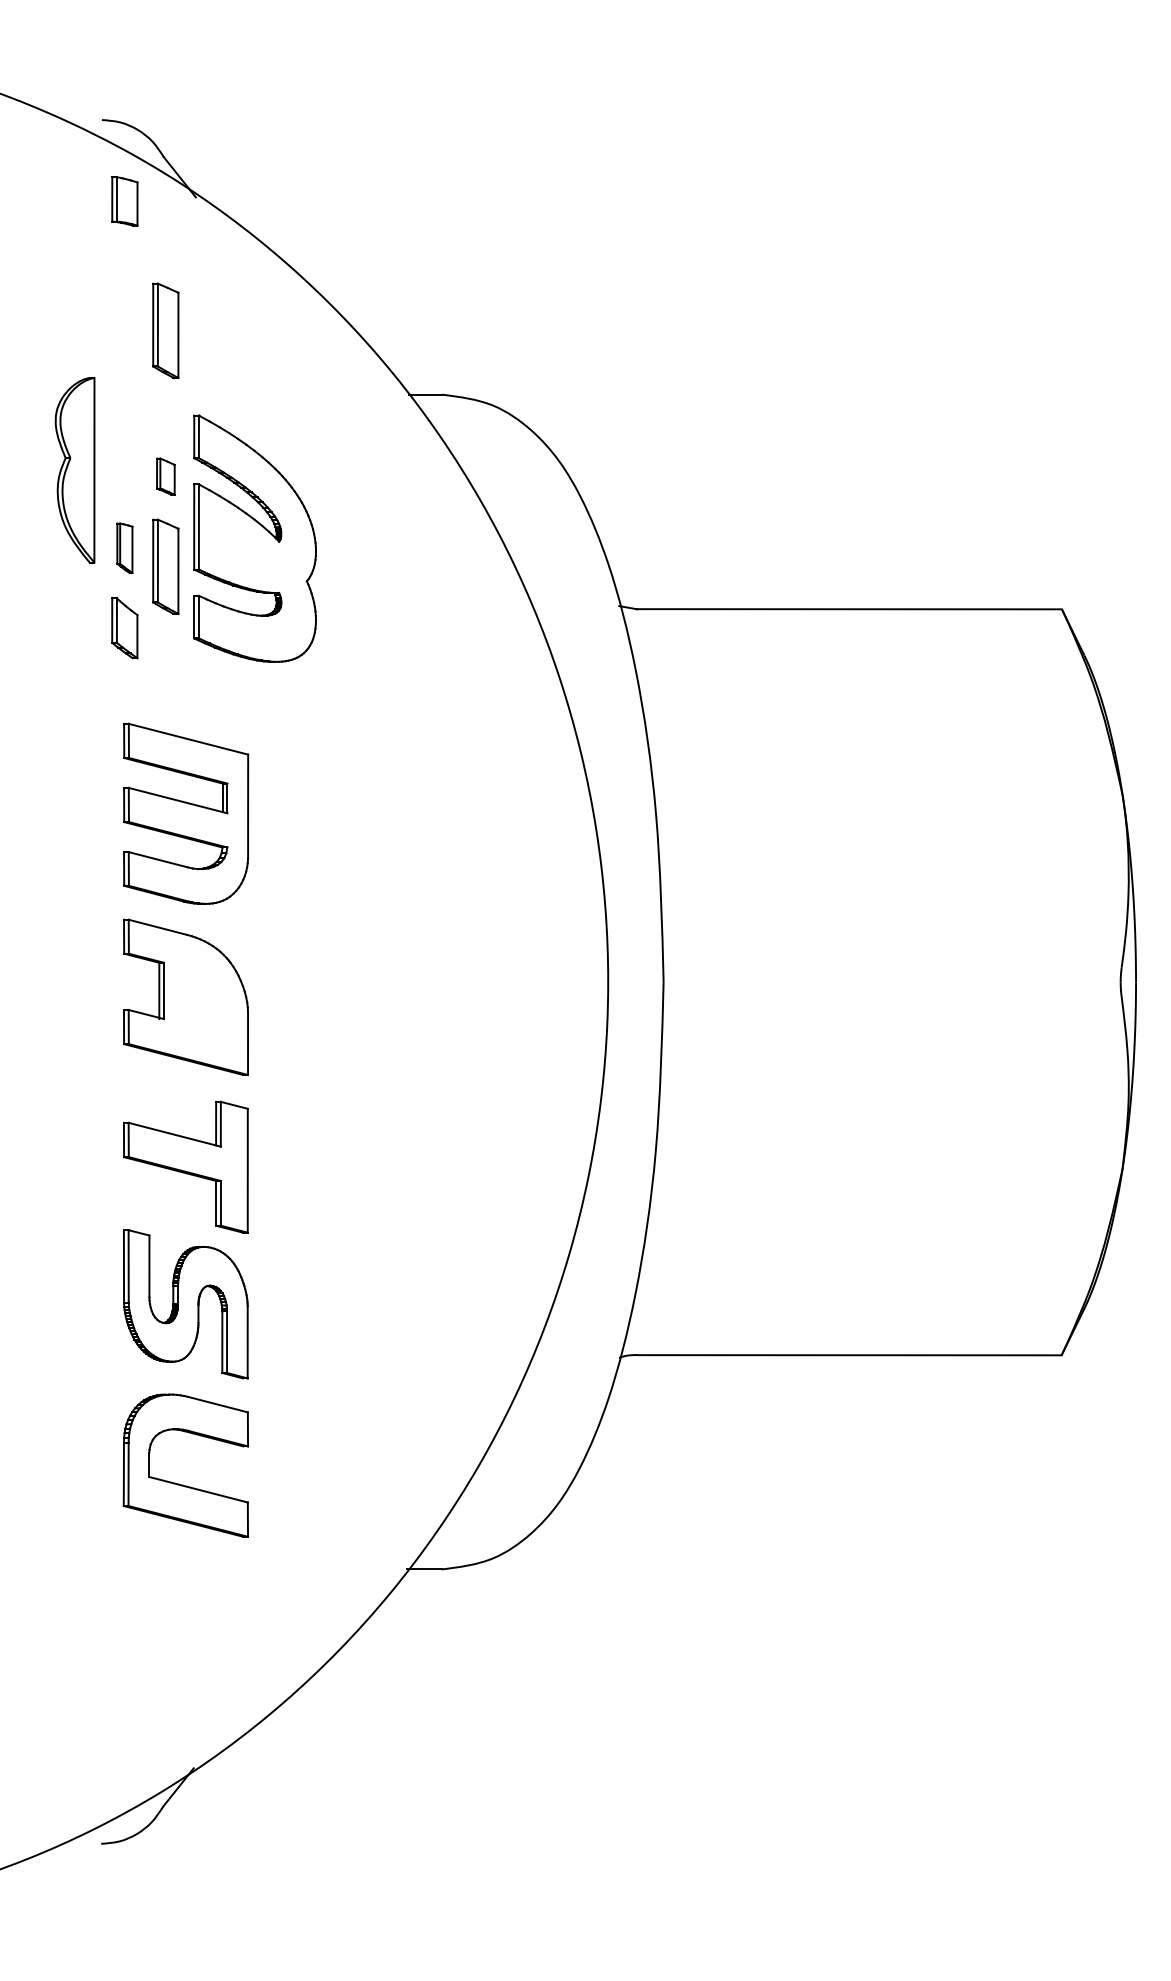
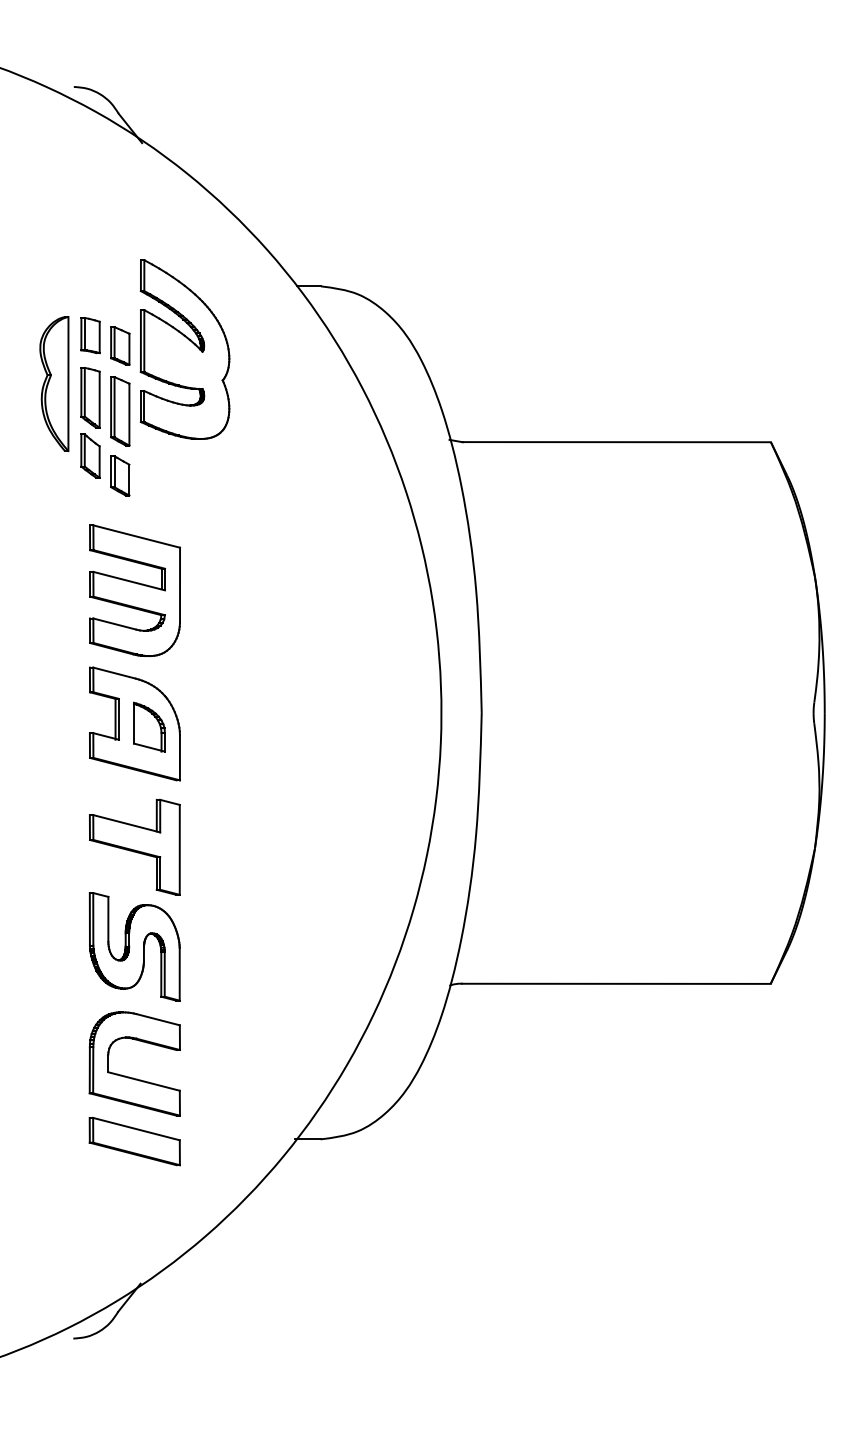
part: (124, 201) -> (90, 335), moved
part: (165, 330) -> (120, 239), removed
part: (74, 470) -> (53, 384), moved
part: (165, 476) -> (120, 345), size x1.43
part: (254, 538) -> (184, 349), moved
part: (124, 548) -> (90, 398), size x1.67
part: (165, 655) -> (120, 475), added
part: (205, 1001) -> (149, 726), added
part: (185, 1571) -> (134, 1140), added

